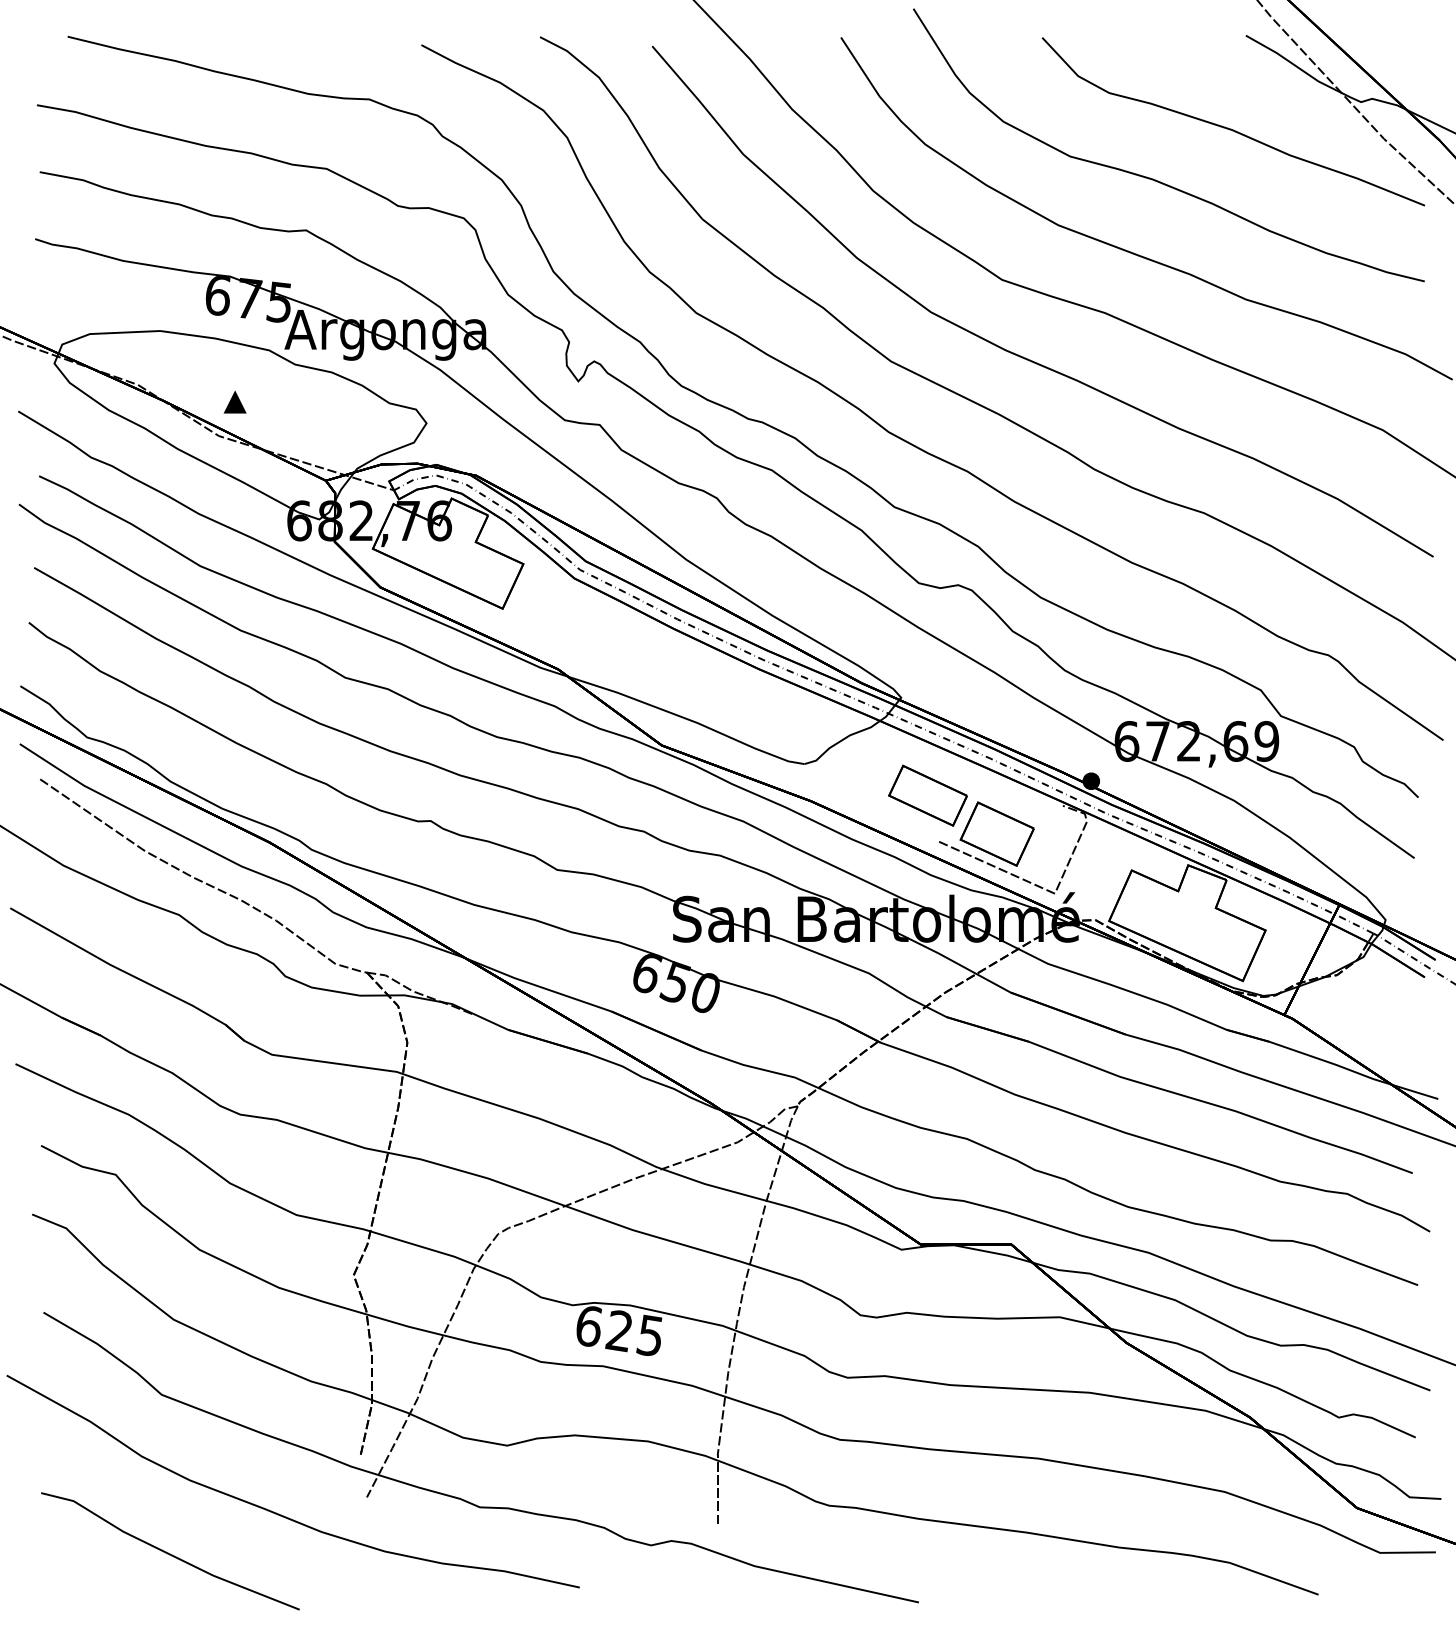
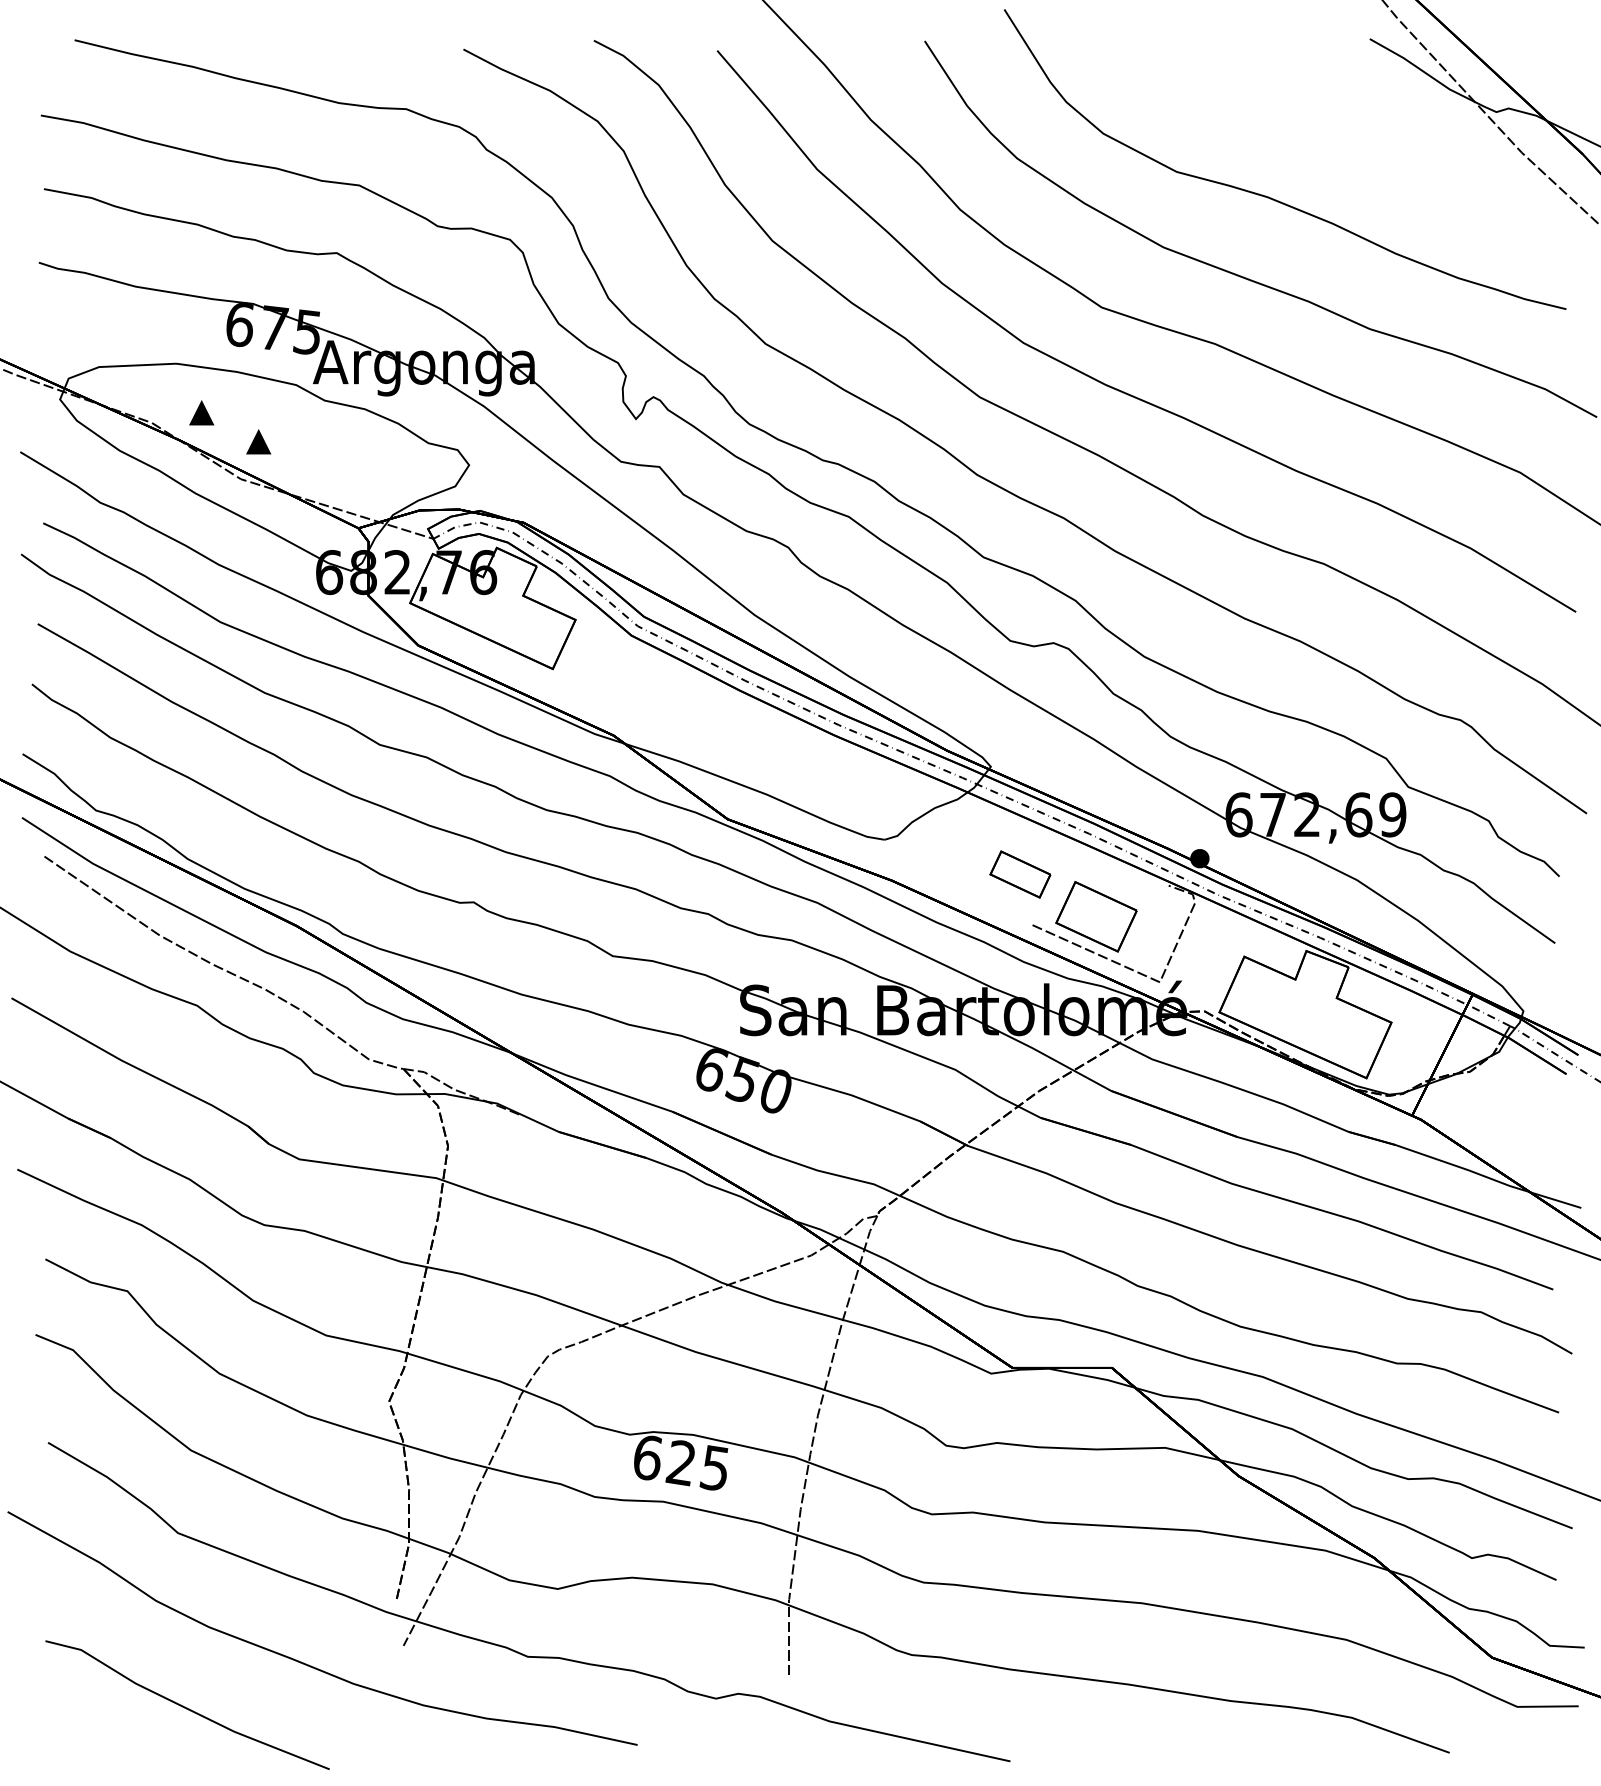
curve: (1229, 127) -> (1351, 140), removed
part: (183, 375) -> (201, 412), added
part: (928, 795) -> (1020, 874), size x0.7

